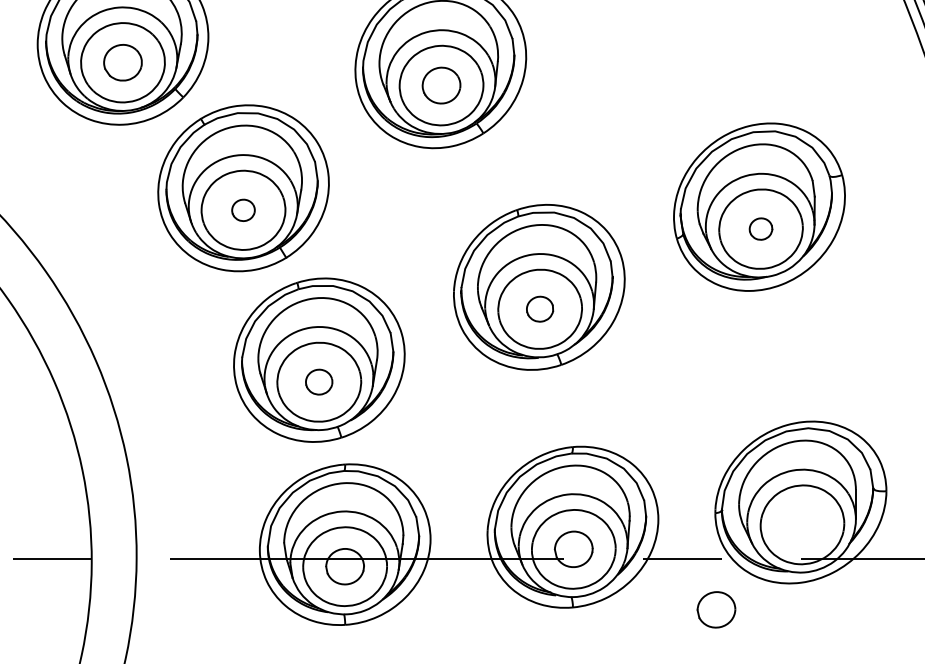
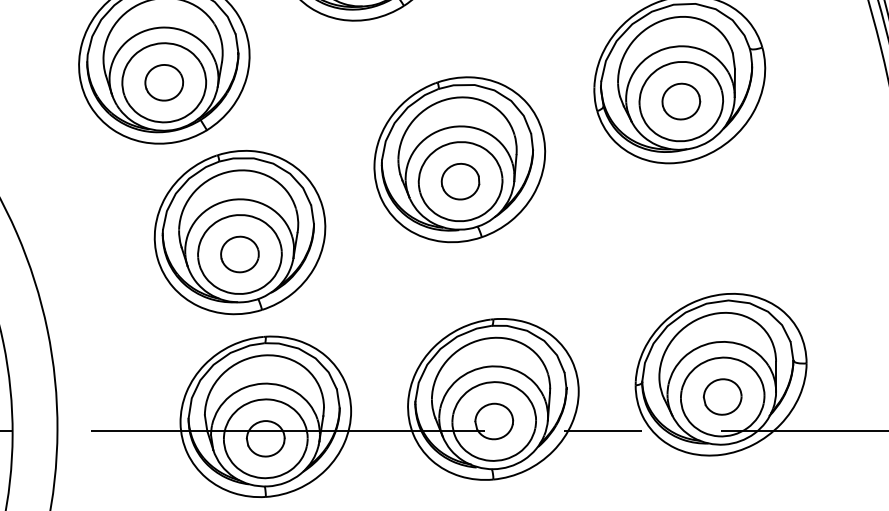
part: (243, 210) -> (164, 82), size x1.67
part: (760, 228) -> (680, 100), size x1.67
part: (539, 308) -> (459, 180), size x1.43
part: (318, 381) -> (239, 253), size x1.43
part: (716, 609) -> (722, 396), moved

